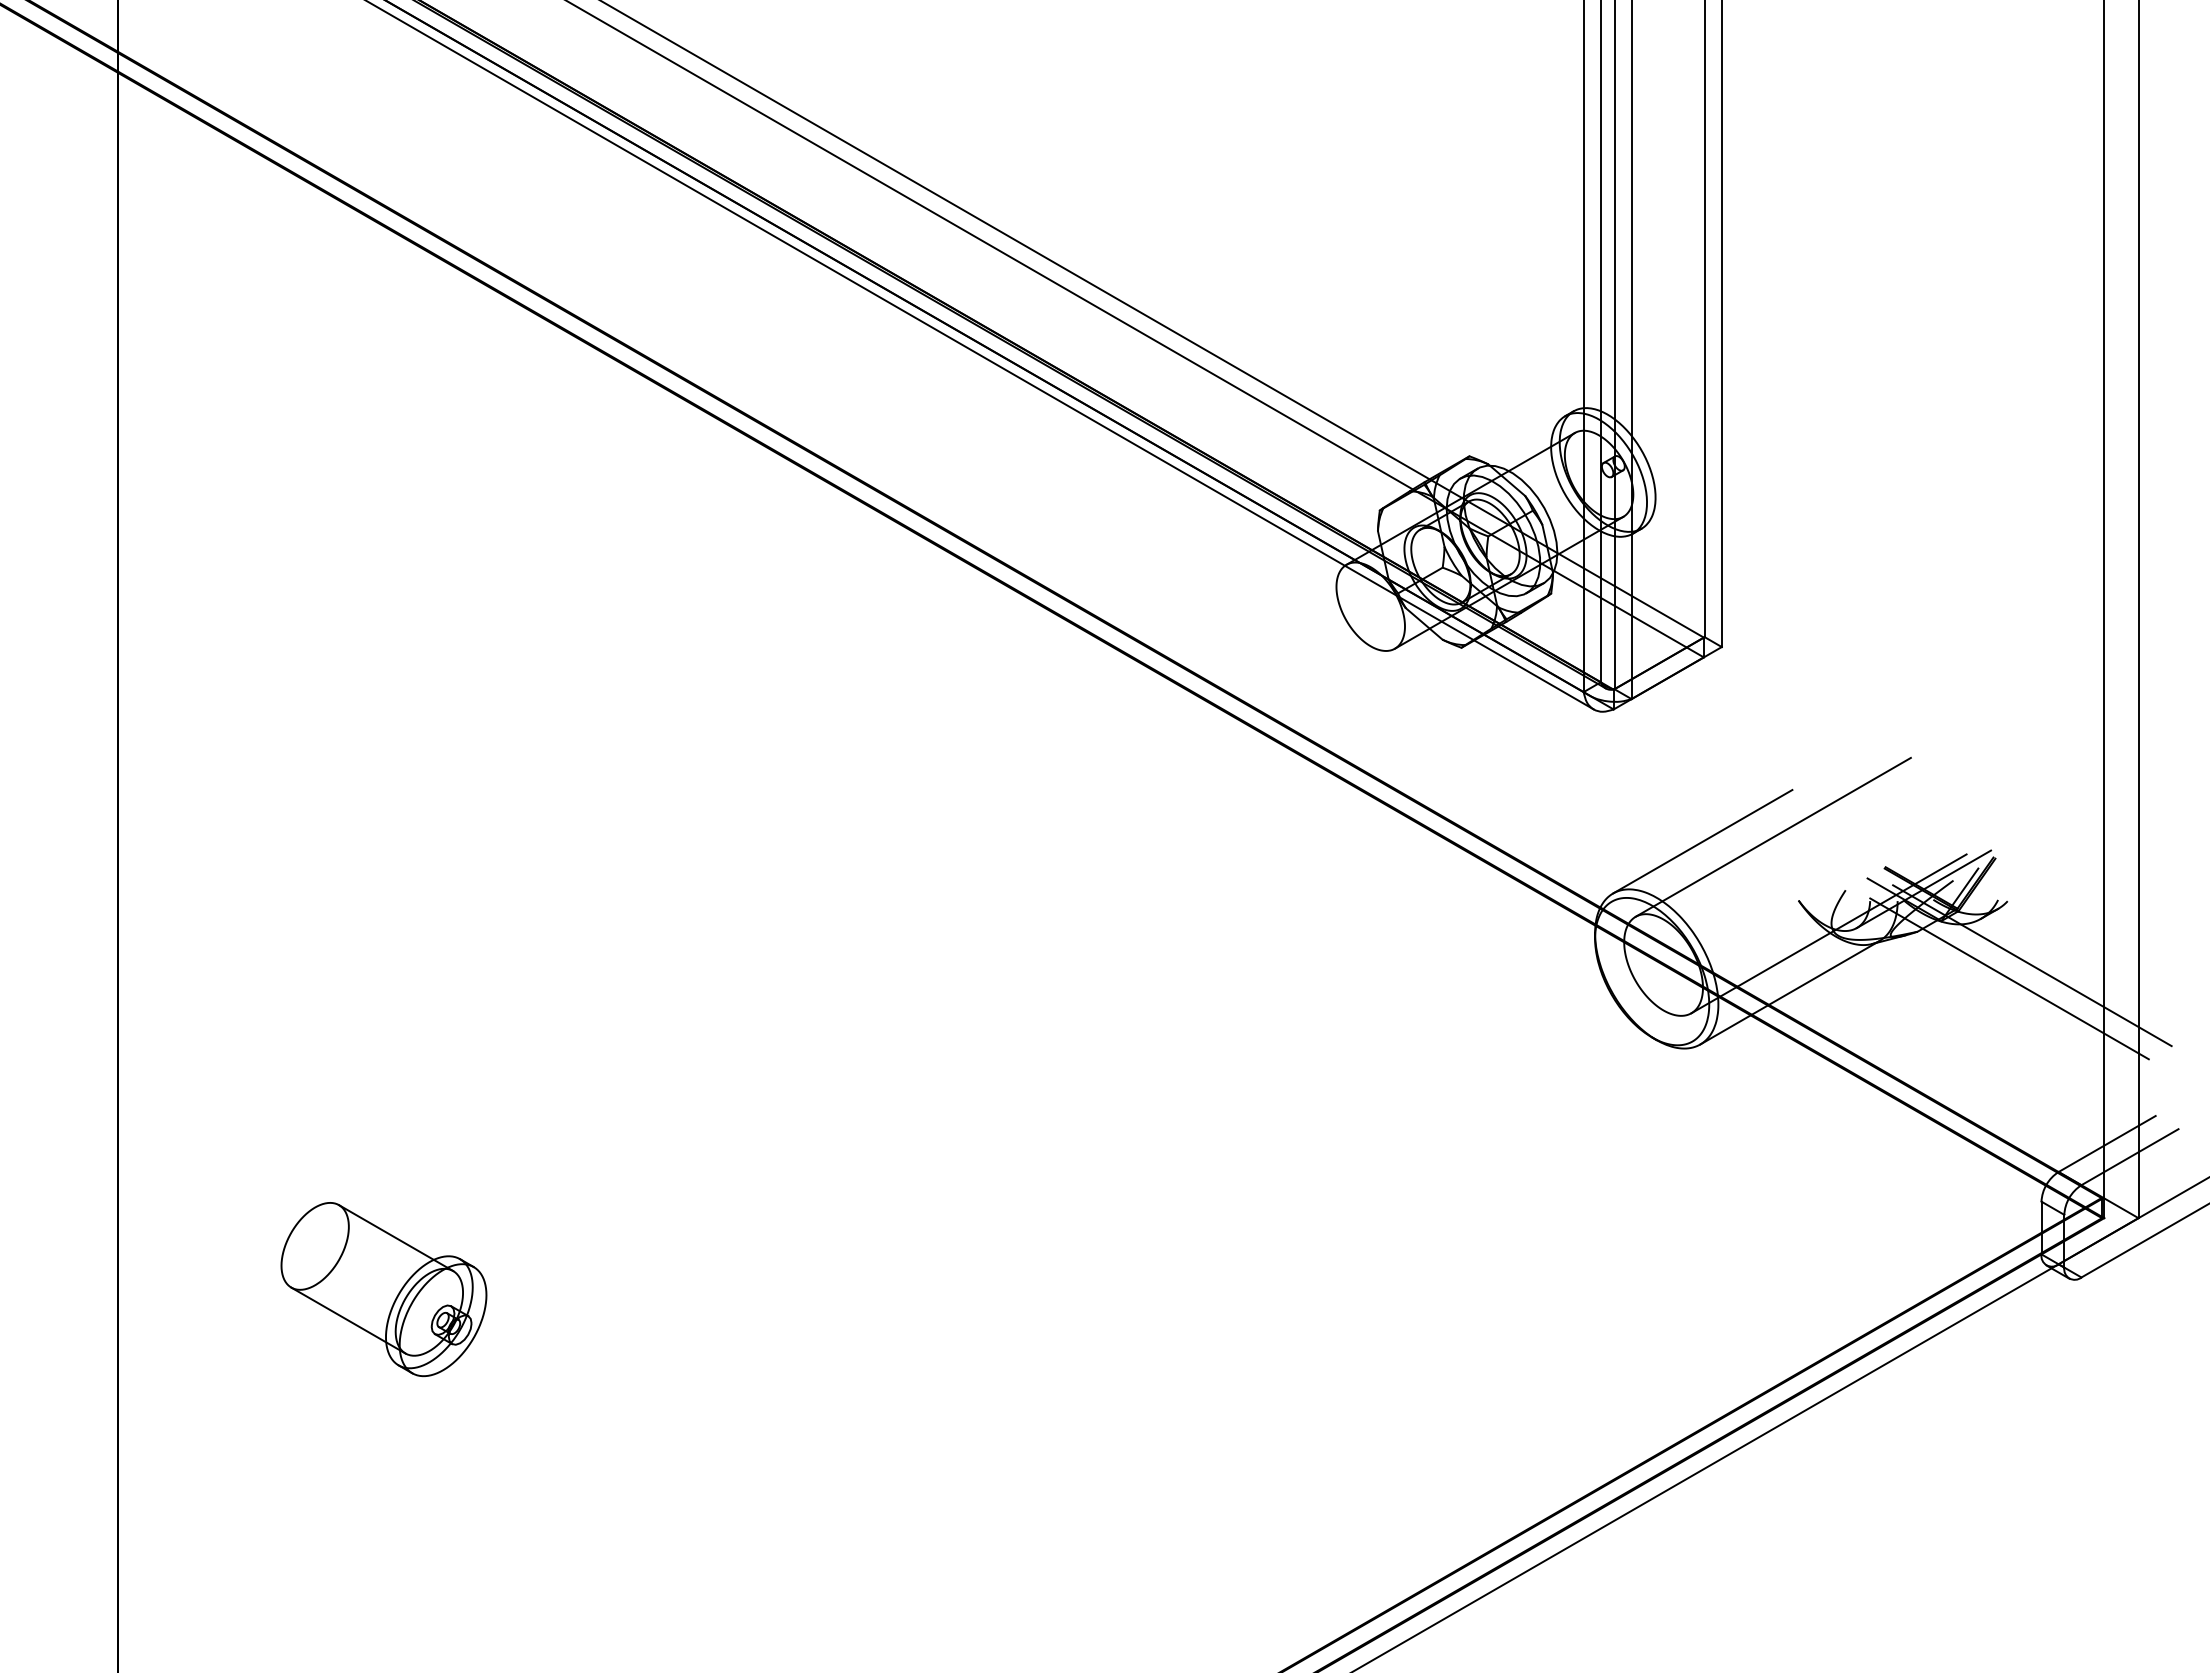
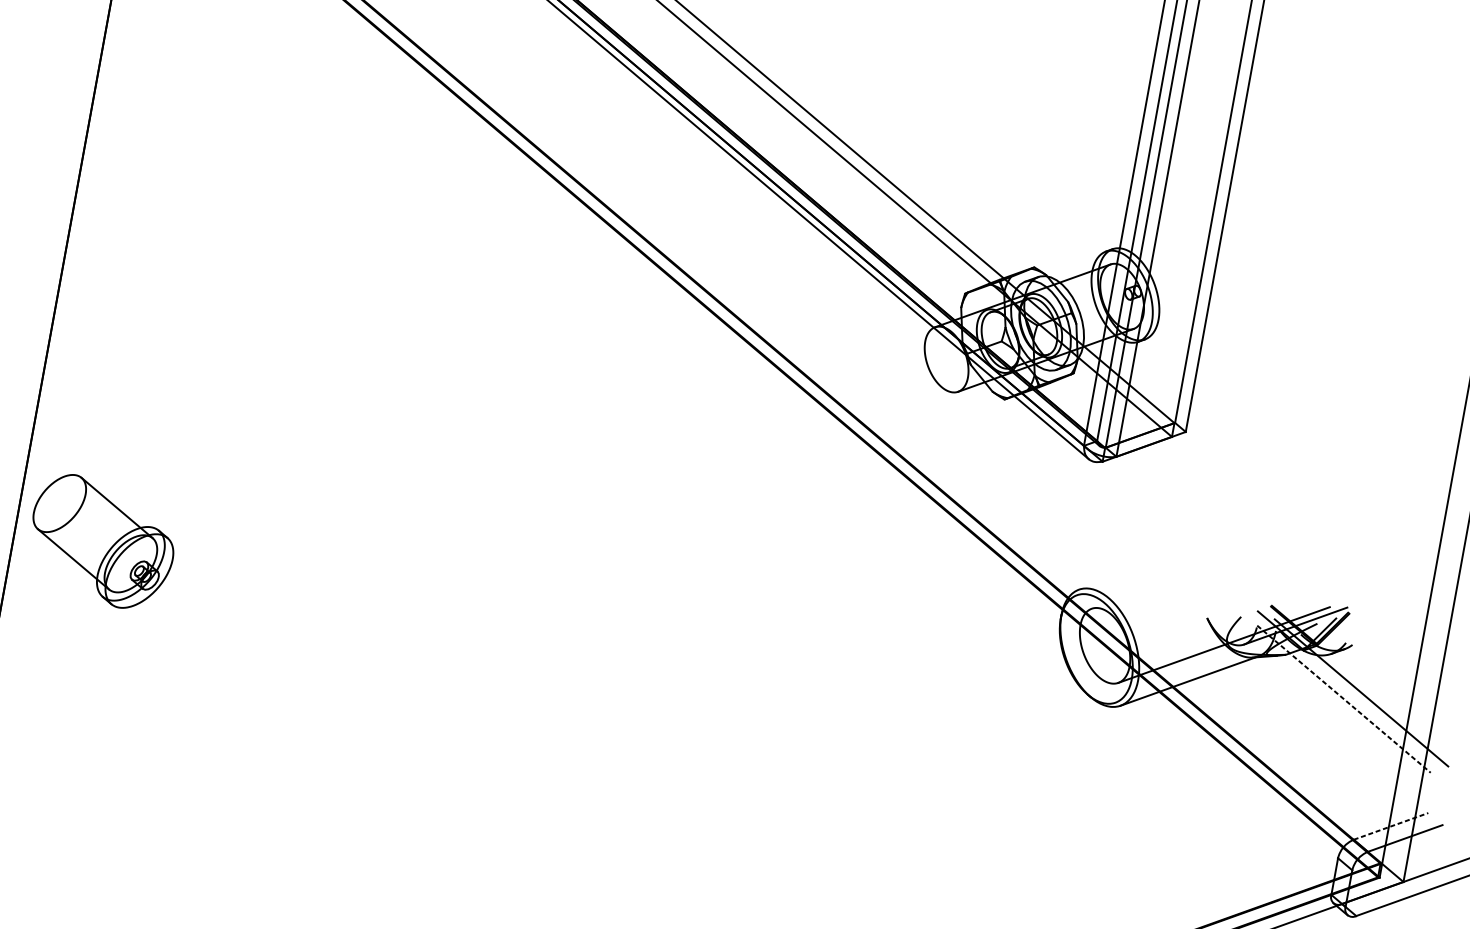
line: (1772, 836) -> (1197, 570), removed
line: (1702, 841) -> (1147, 564), removed
line: (2009, 978) -> (1344, 698), solid -> dashed
line: (2107, 1143) -> (1391, 826), solid -> dashed
part: (383, 1289) -> (101, 542), moved

